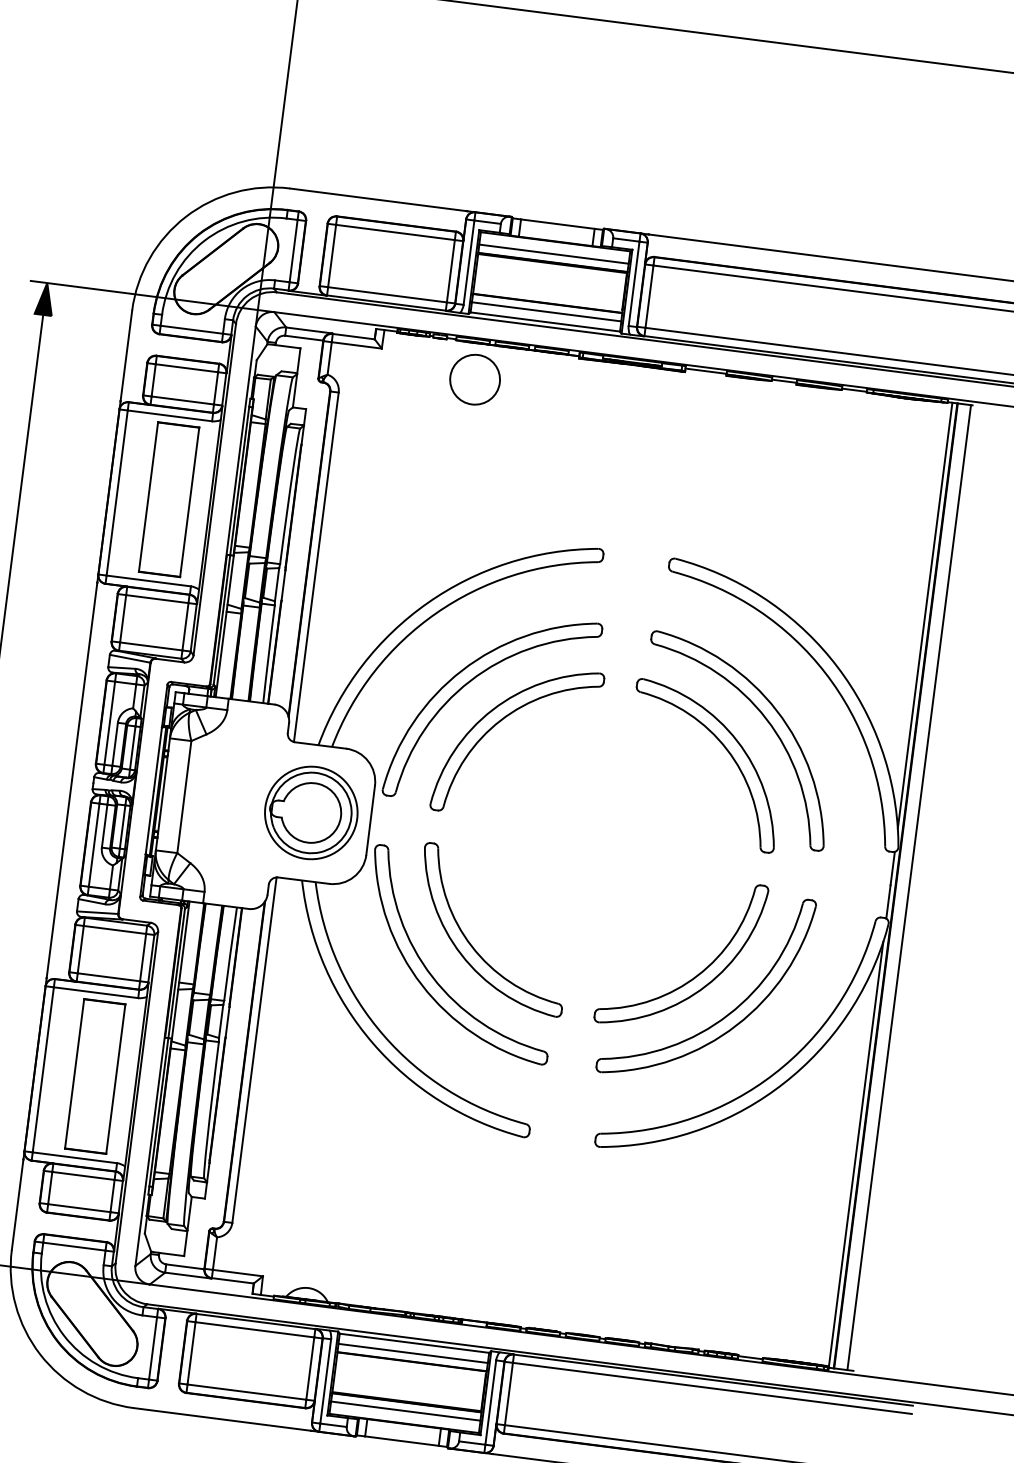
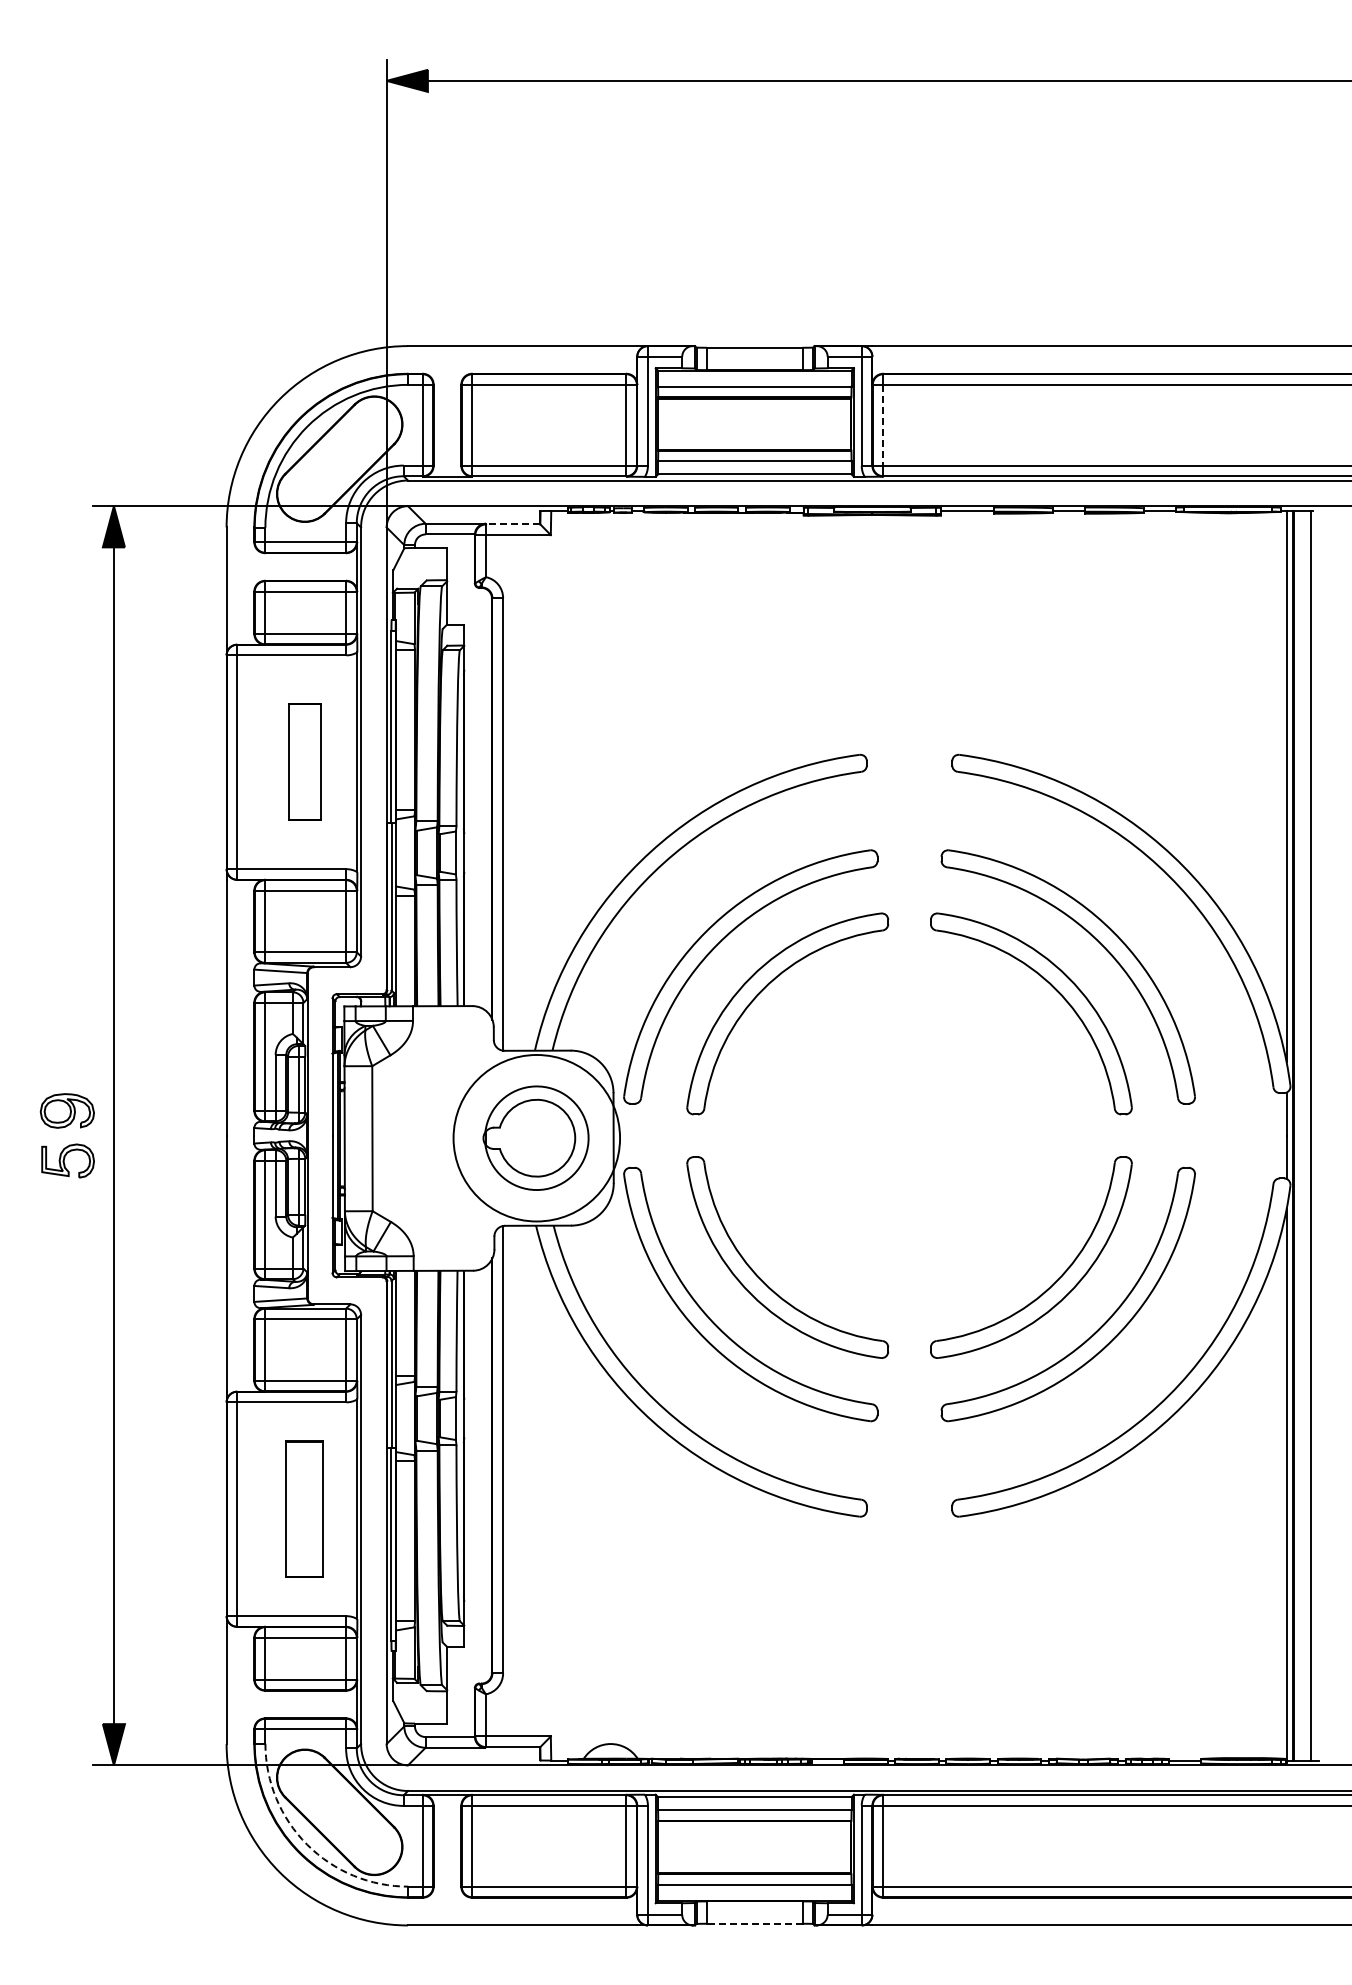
line: (649, 296) -> (883, 425), solid -> dashed
line: (353, 336) -> (512, 524), solid -> dashed
circle: (474, 379) -> (674, 559), removed
part: (169, 499) -> (304, 761), size x0.6
circle: (311, 812) -> (536, 1137), size x1.4
part: (95, 1075) -> (304, 1508), size x0.7
arc: (64, 1335) -> (307, 1844), solid -> dashed
line: (401, 1440) -> (754, 1923), solid -> dashed

